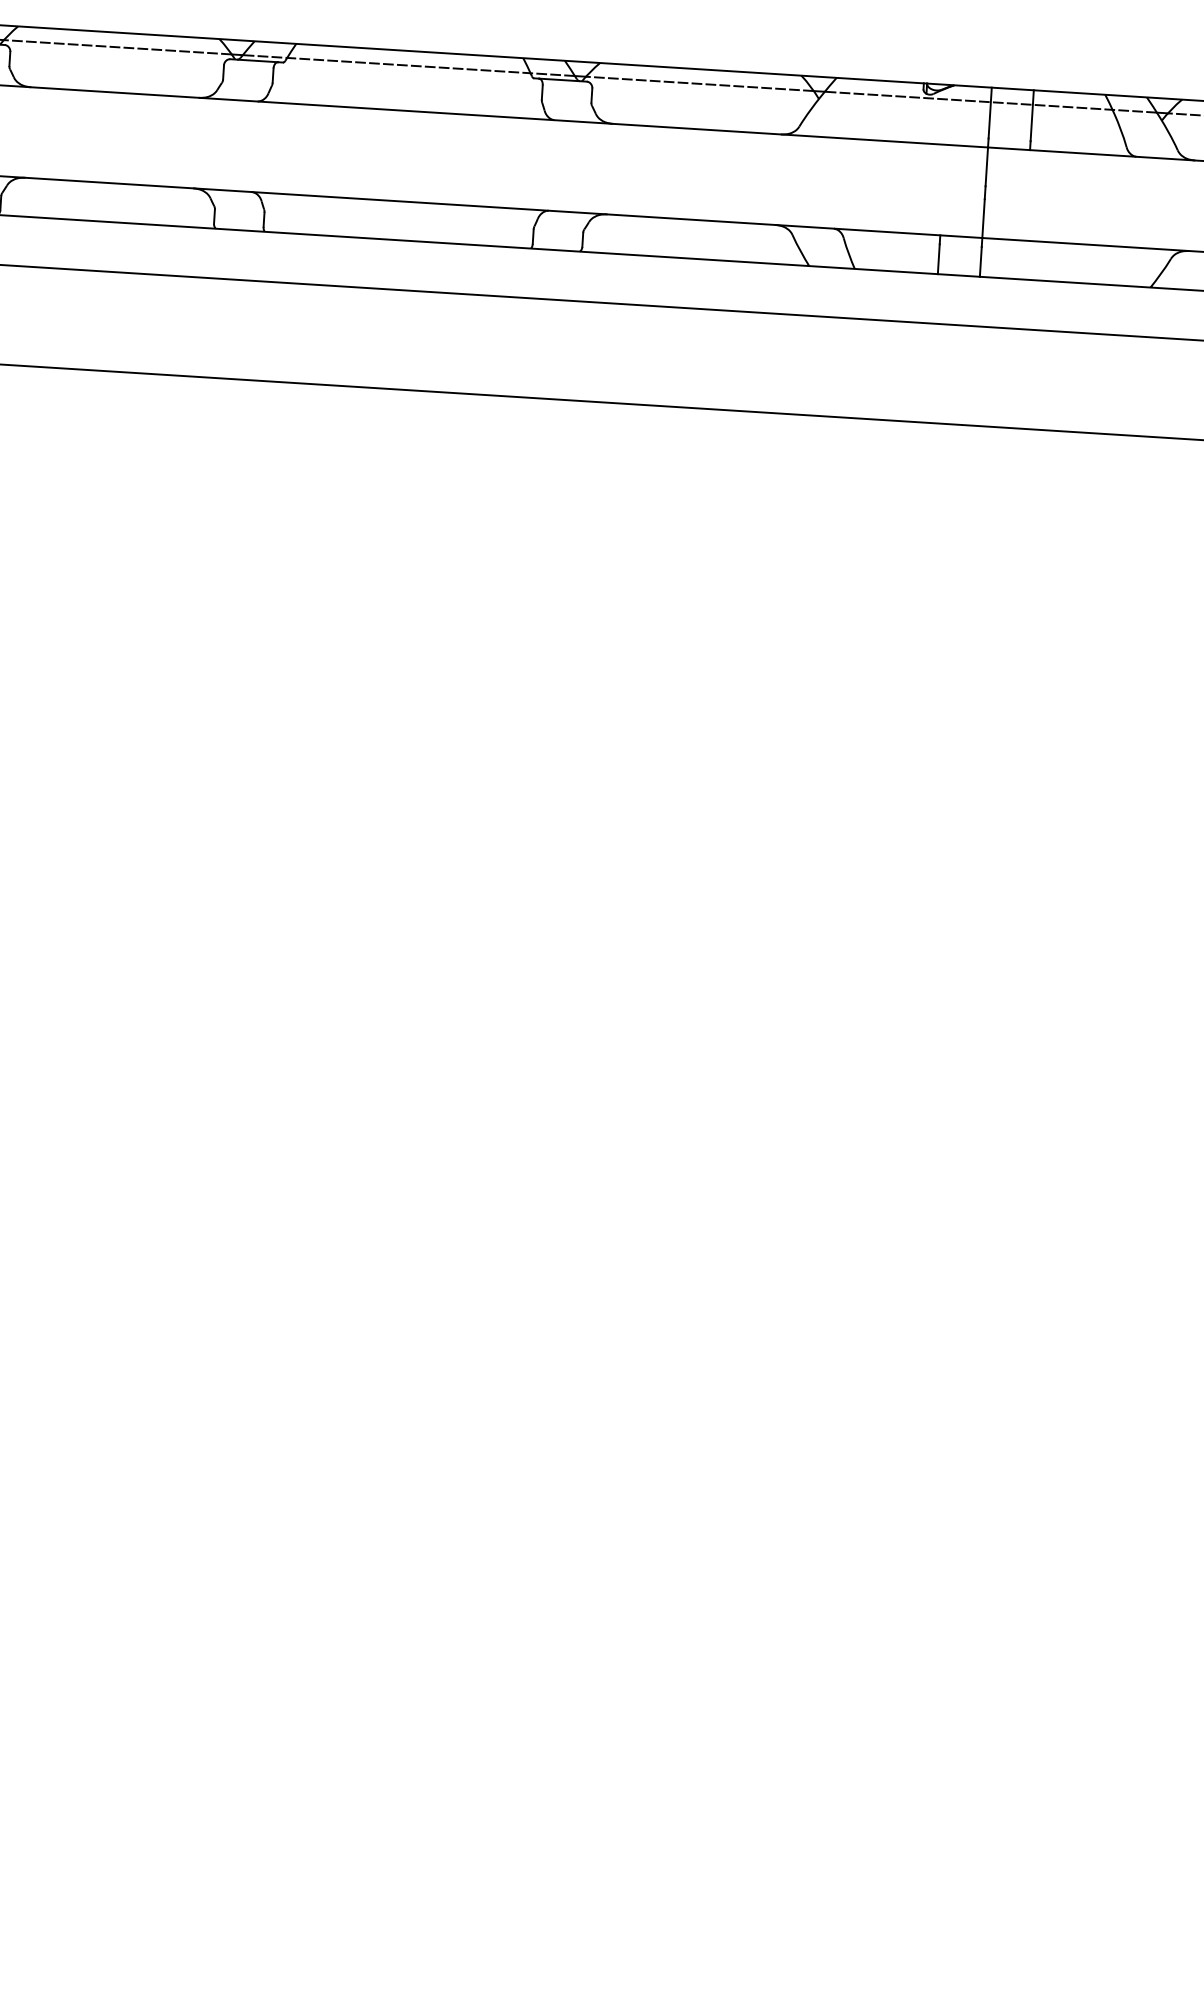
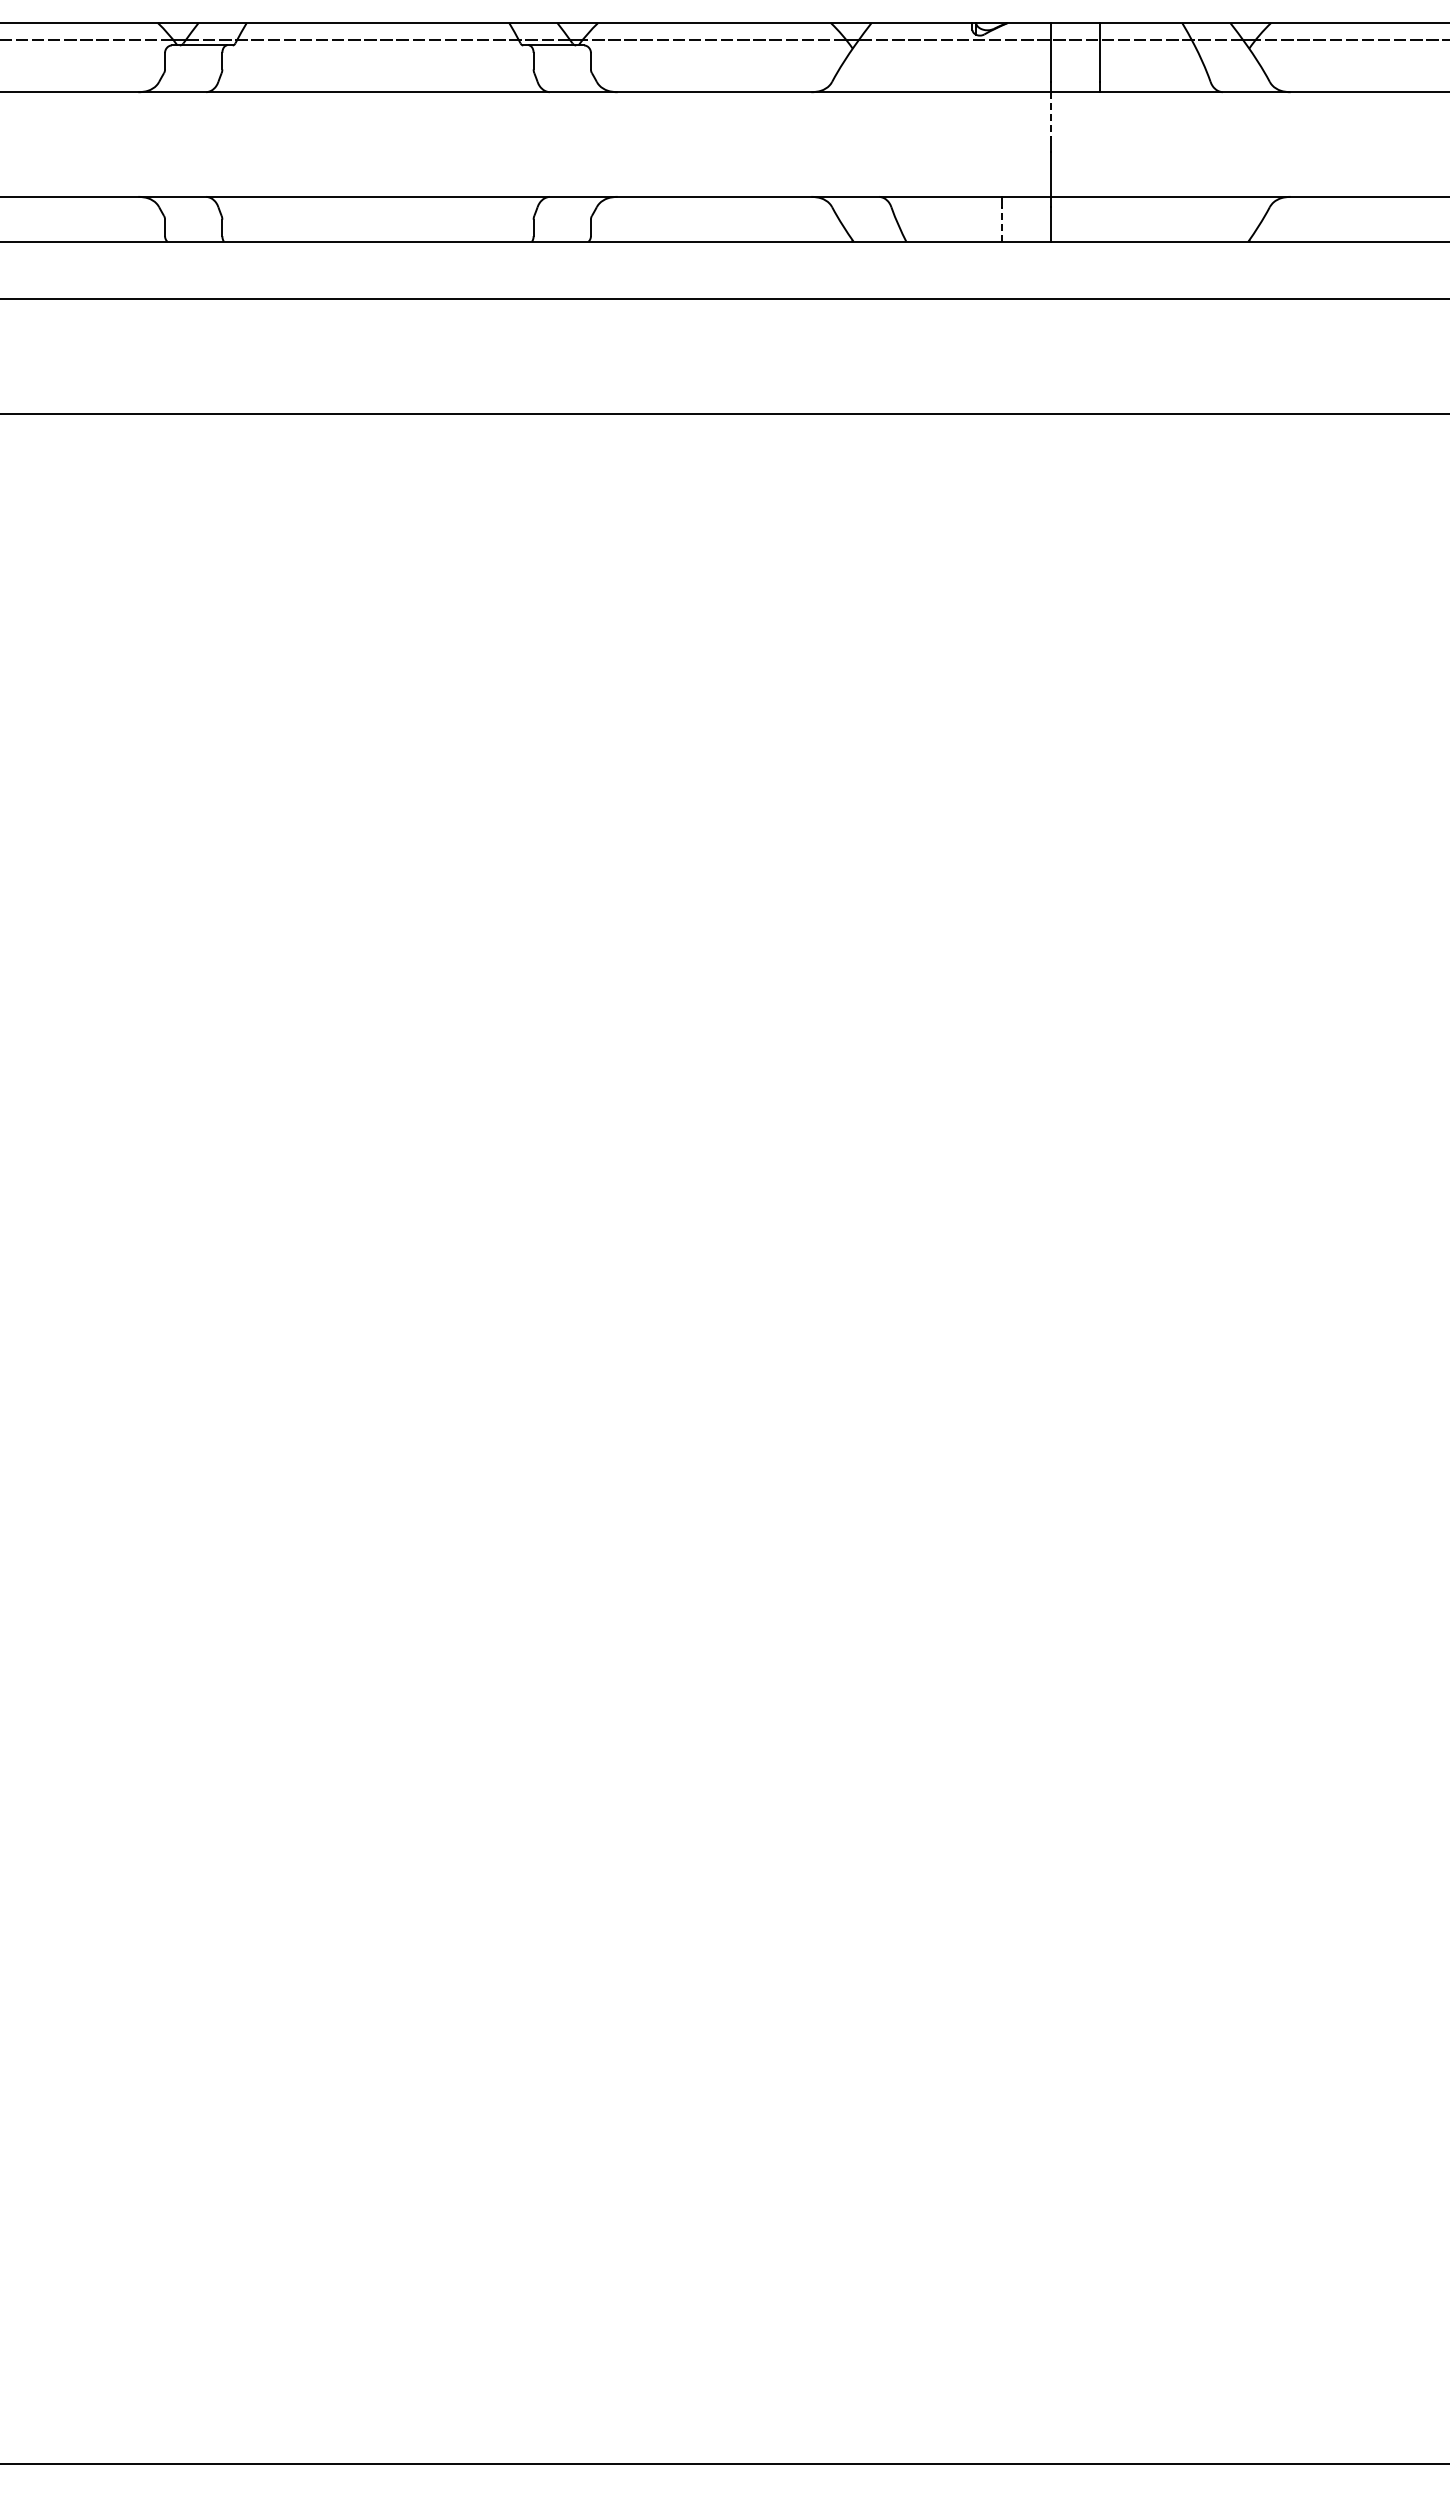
line: (987, 167) -> (1051, 115), solid -> dashed
line: (938, 259) -> (1002, 224), solid -> dashed

